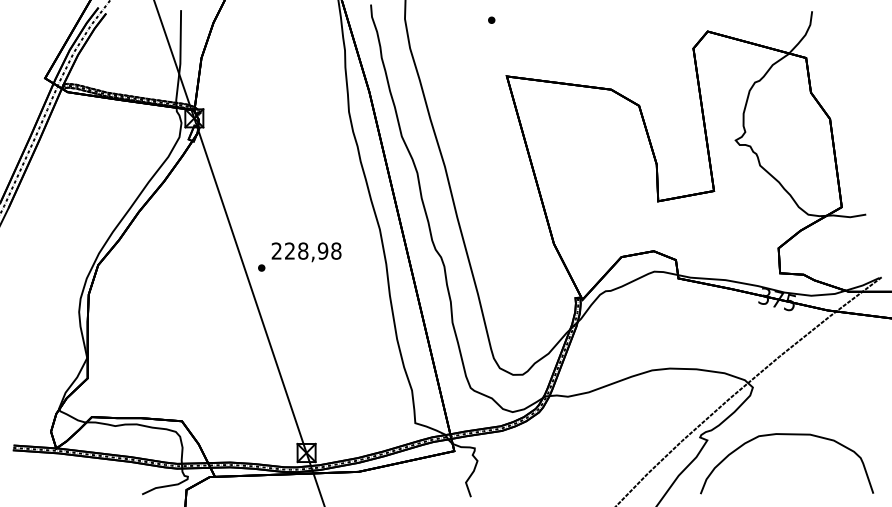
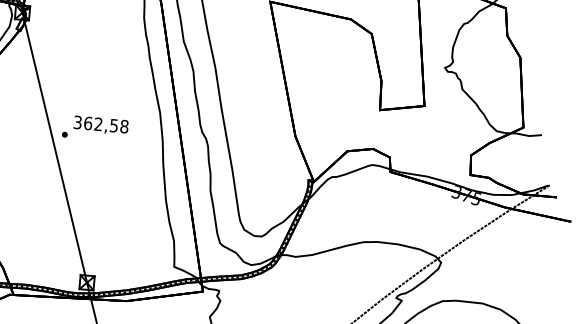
text: (299, 250) -> (95, 123), 228,98 -> 362,58

